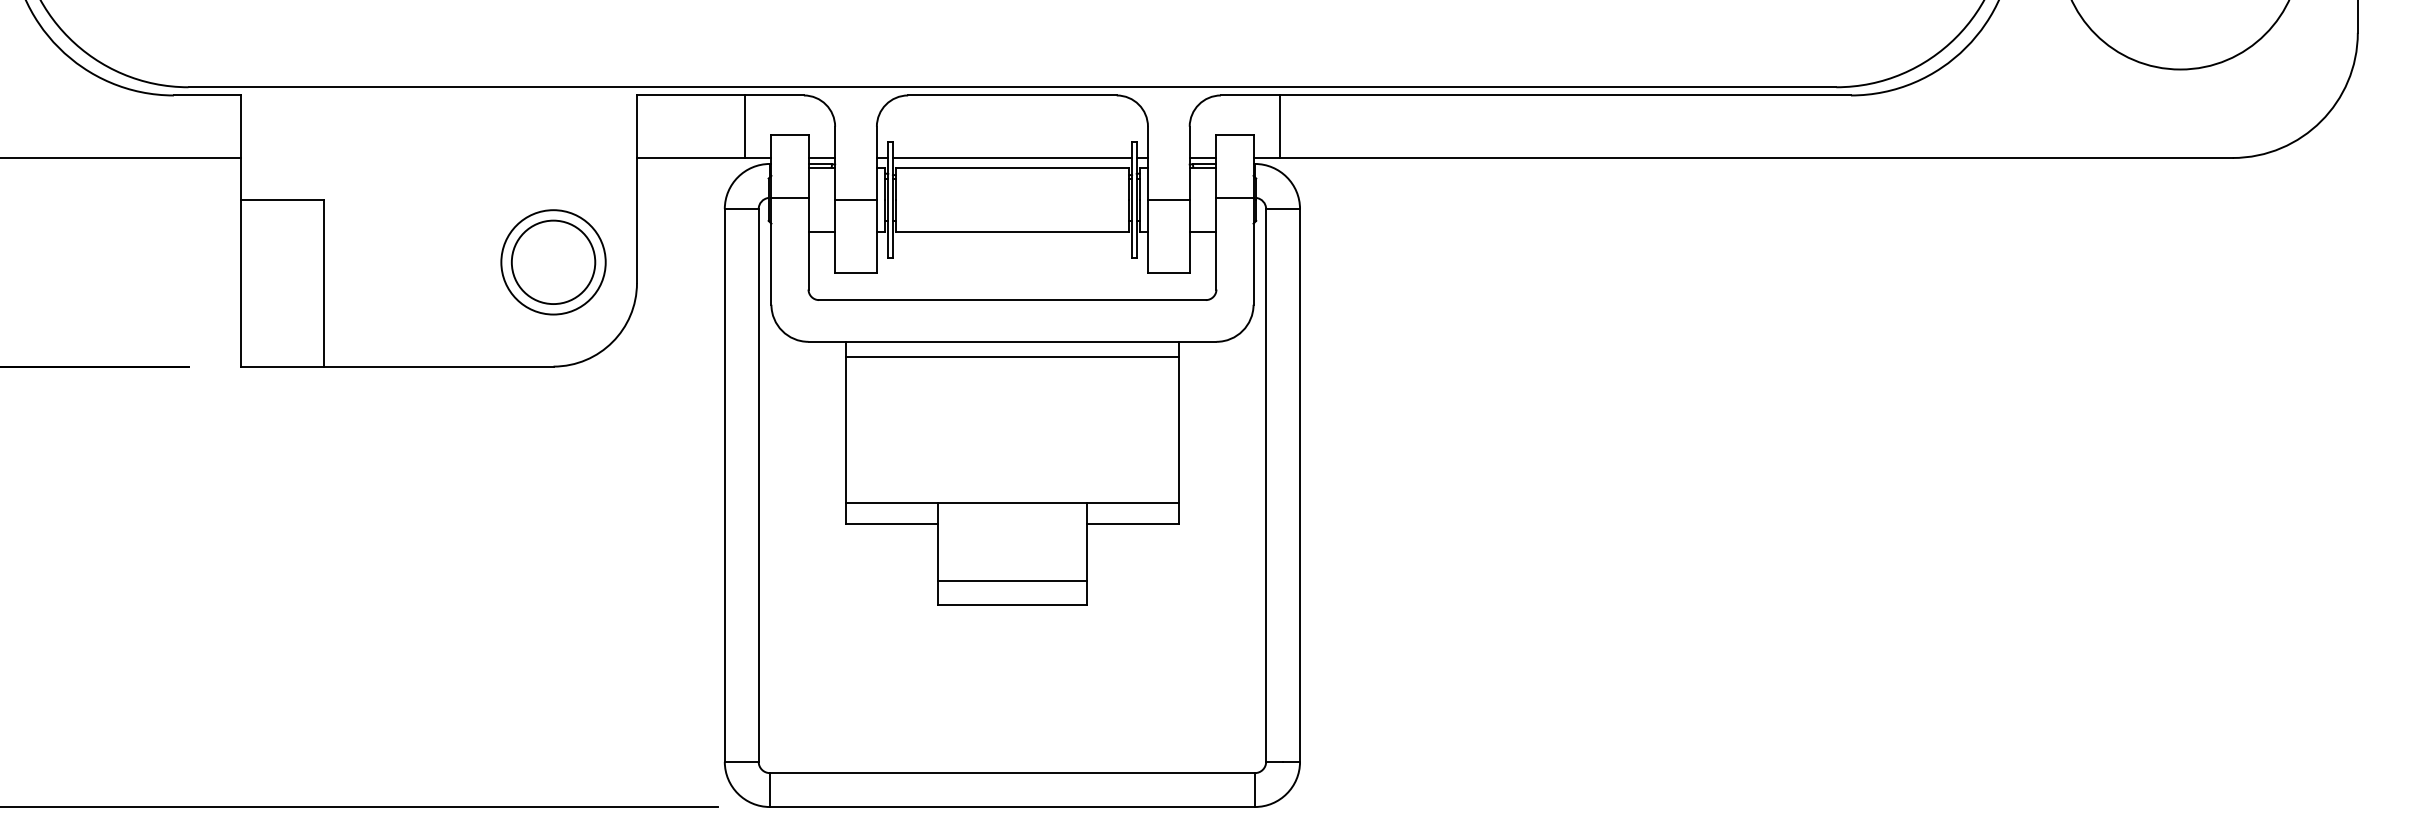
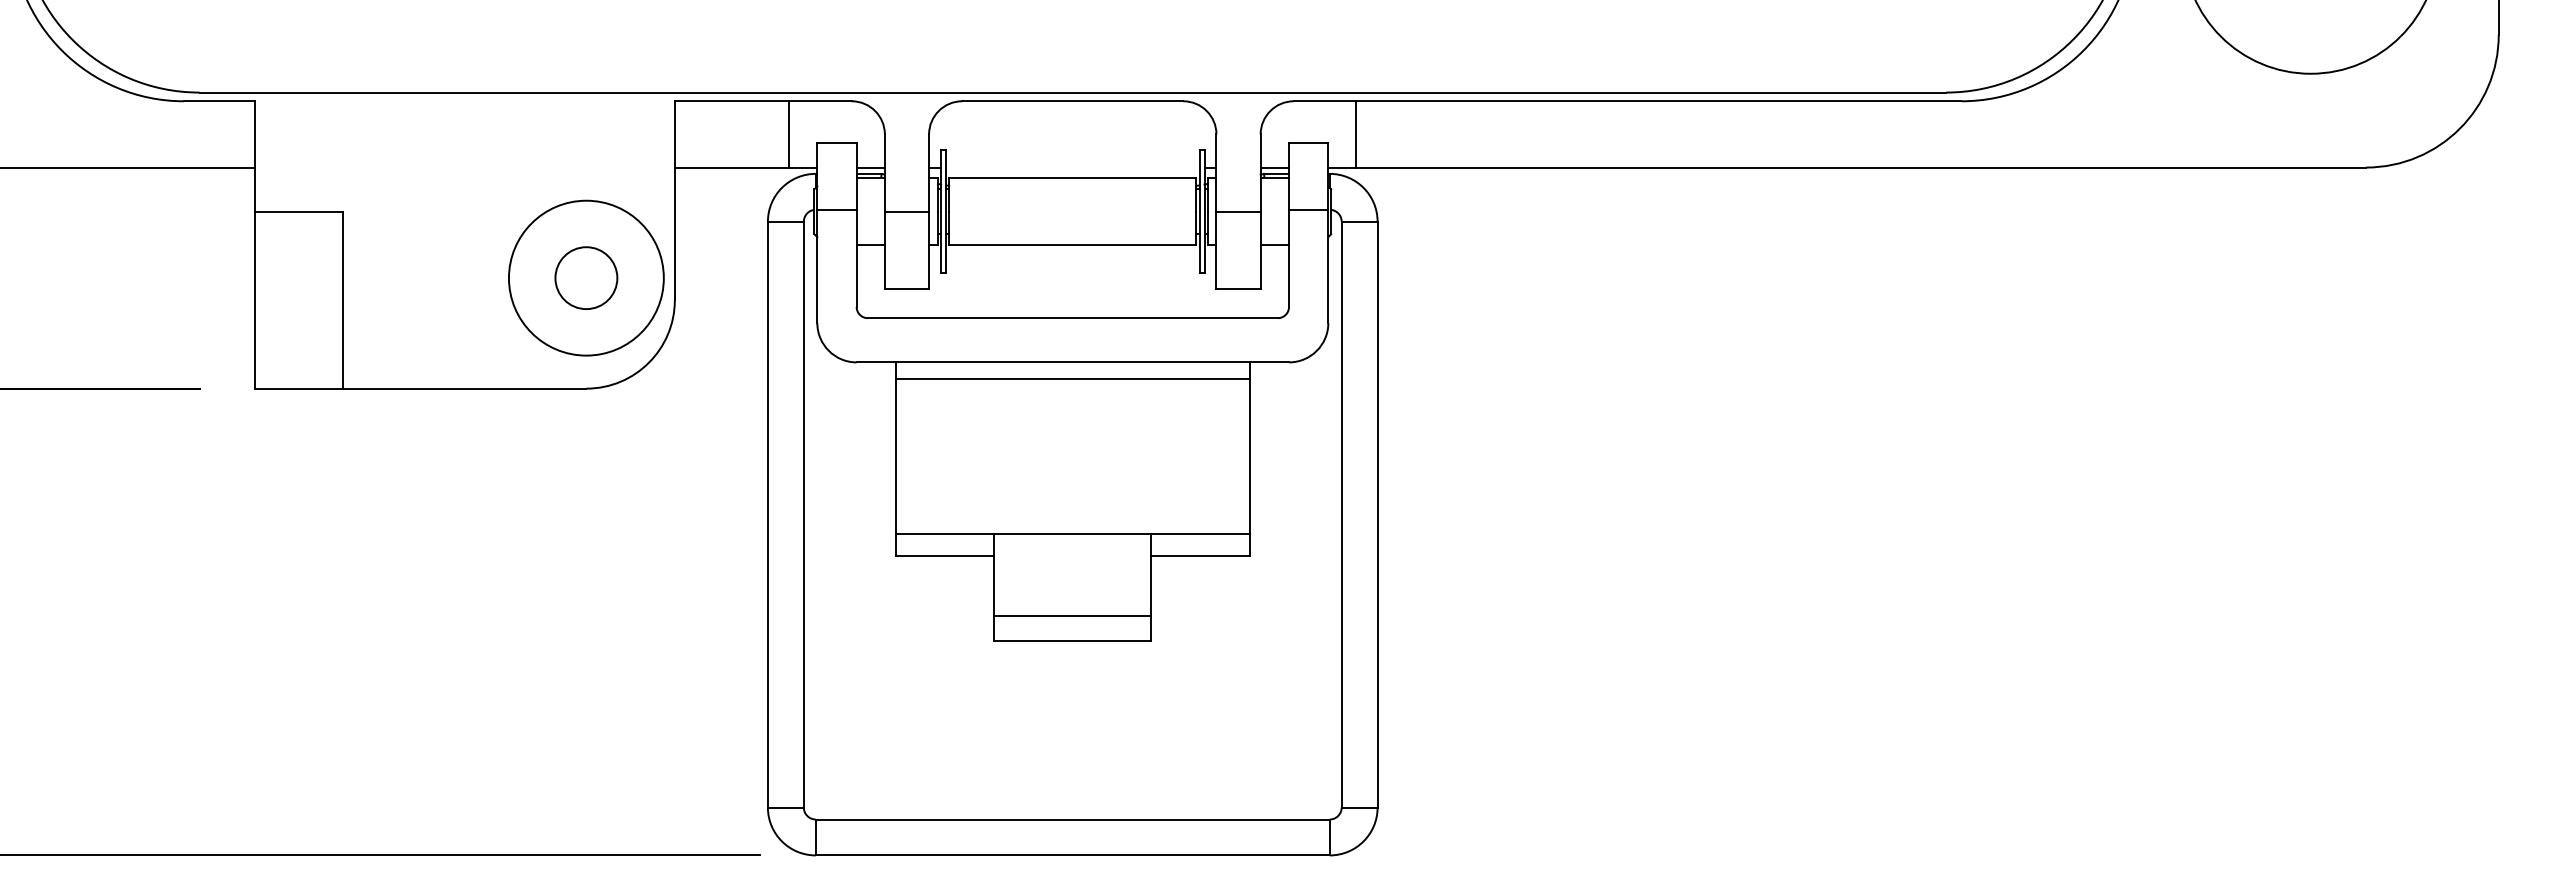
line: (1012, 157) -> (1072, 167), removed
circle: (553, 261) -> (586, 277), size x0.7
circle: (553, 261) -> (586, 277), size x1.4

